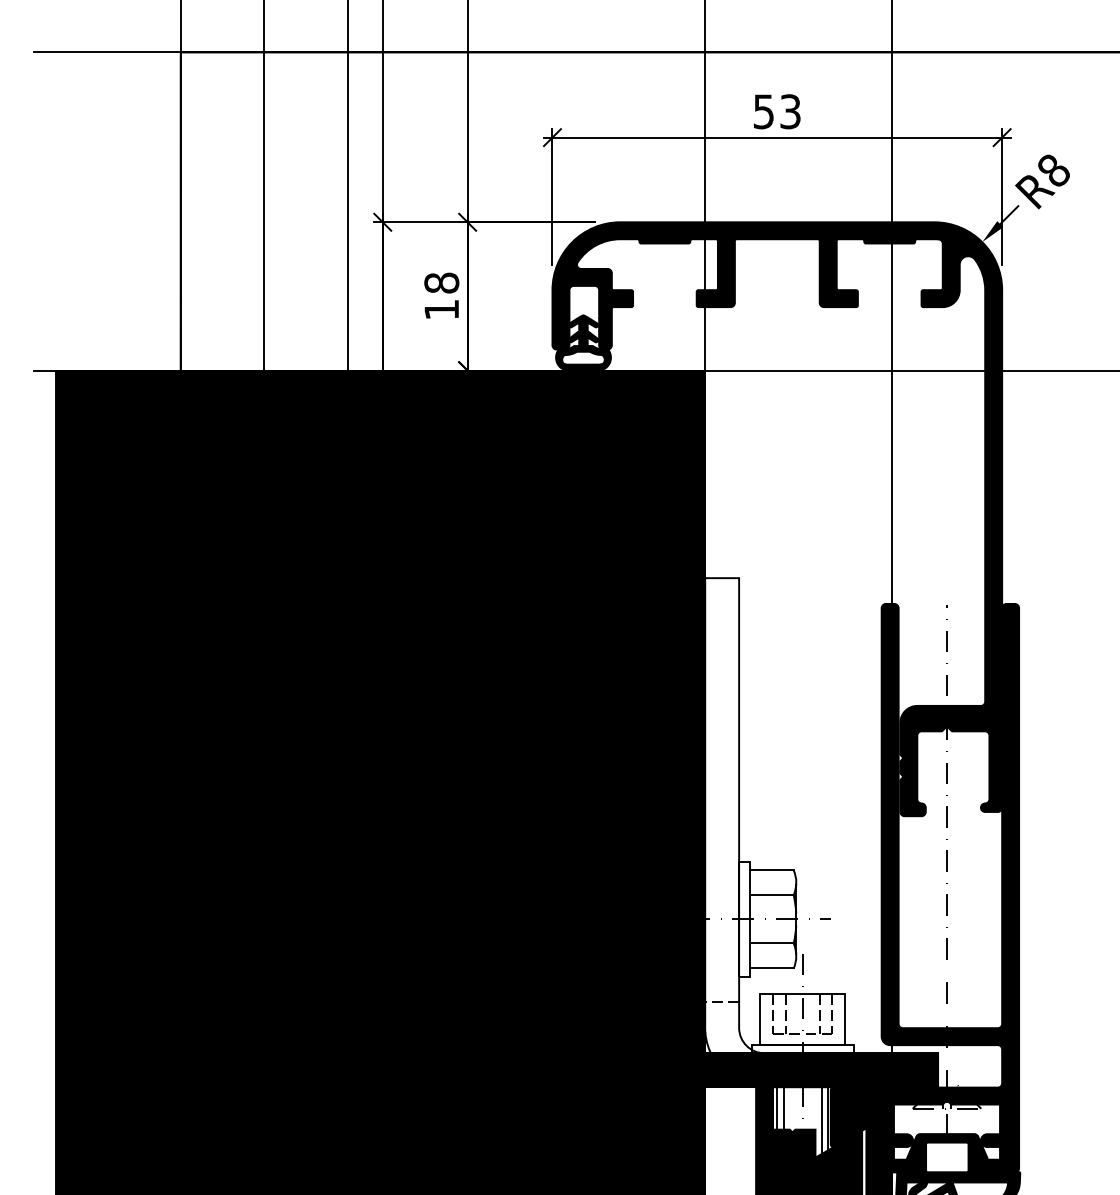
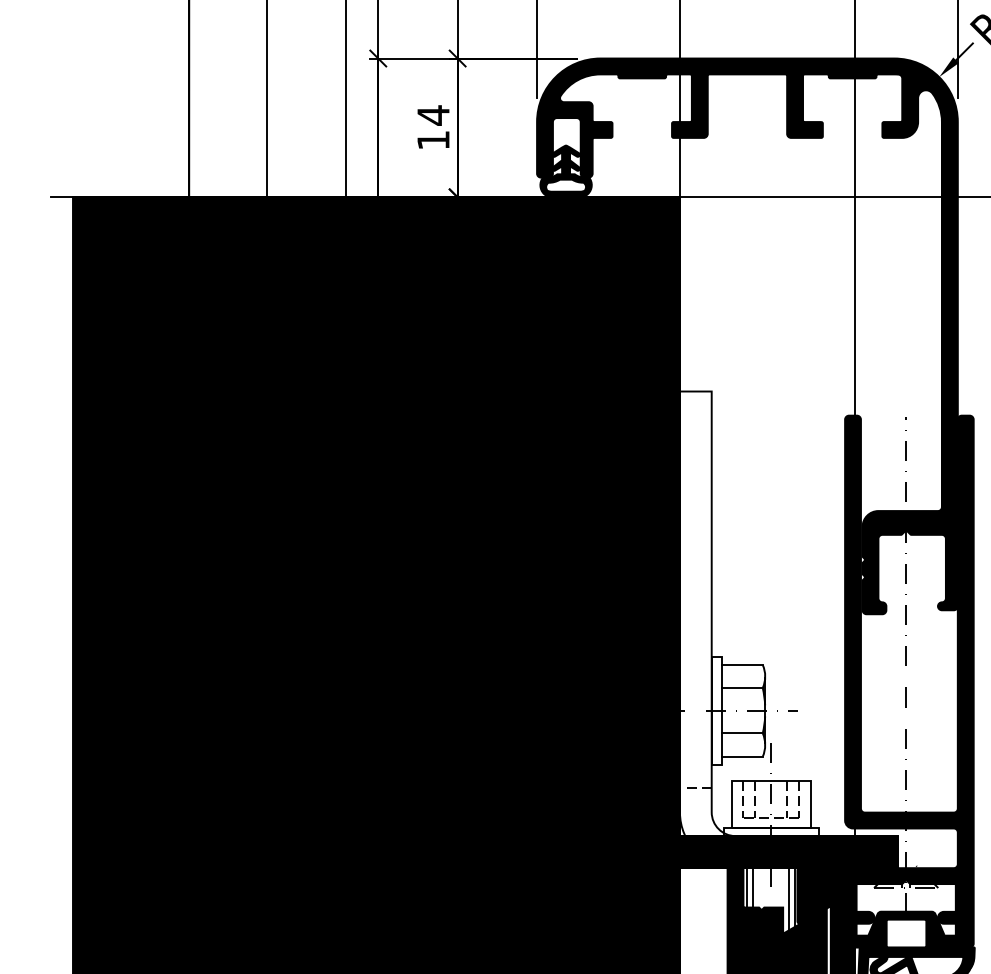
text: (441, 283) -> (433, 115), 18 -> 14

